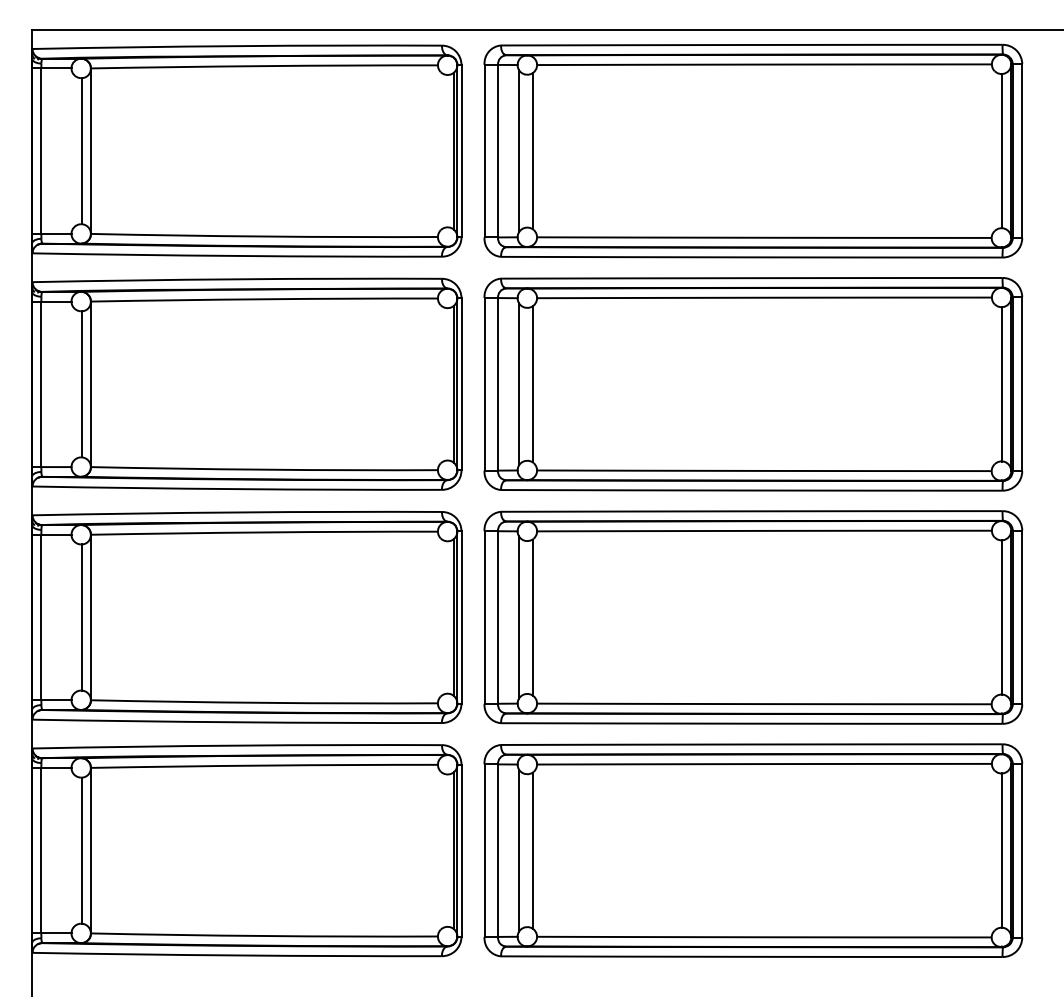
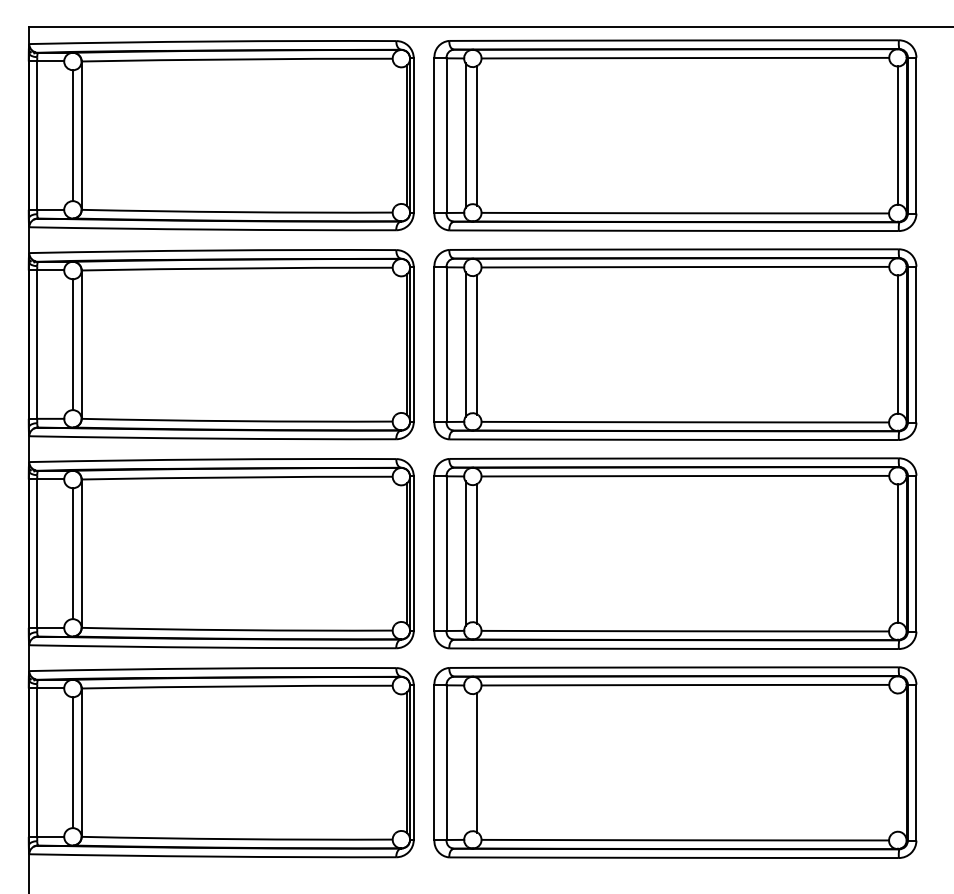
line: (519, 850) -> (465, 762), removed
line: (1002, 850) -> (898, 762), removed

